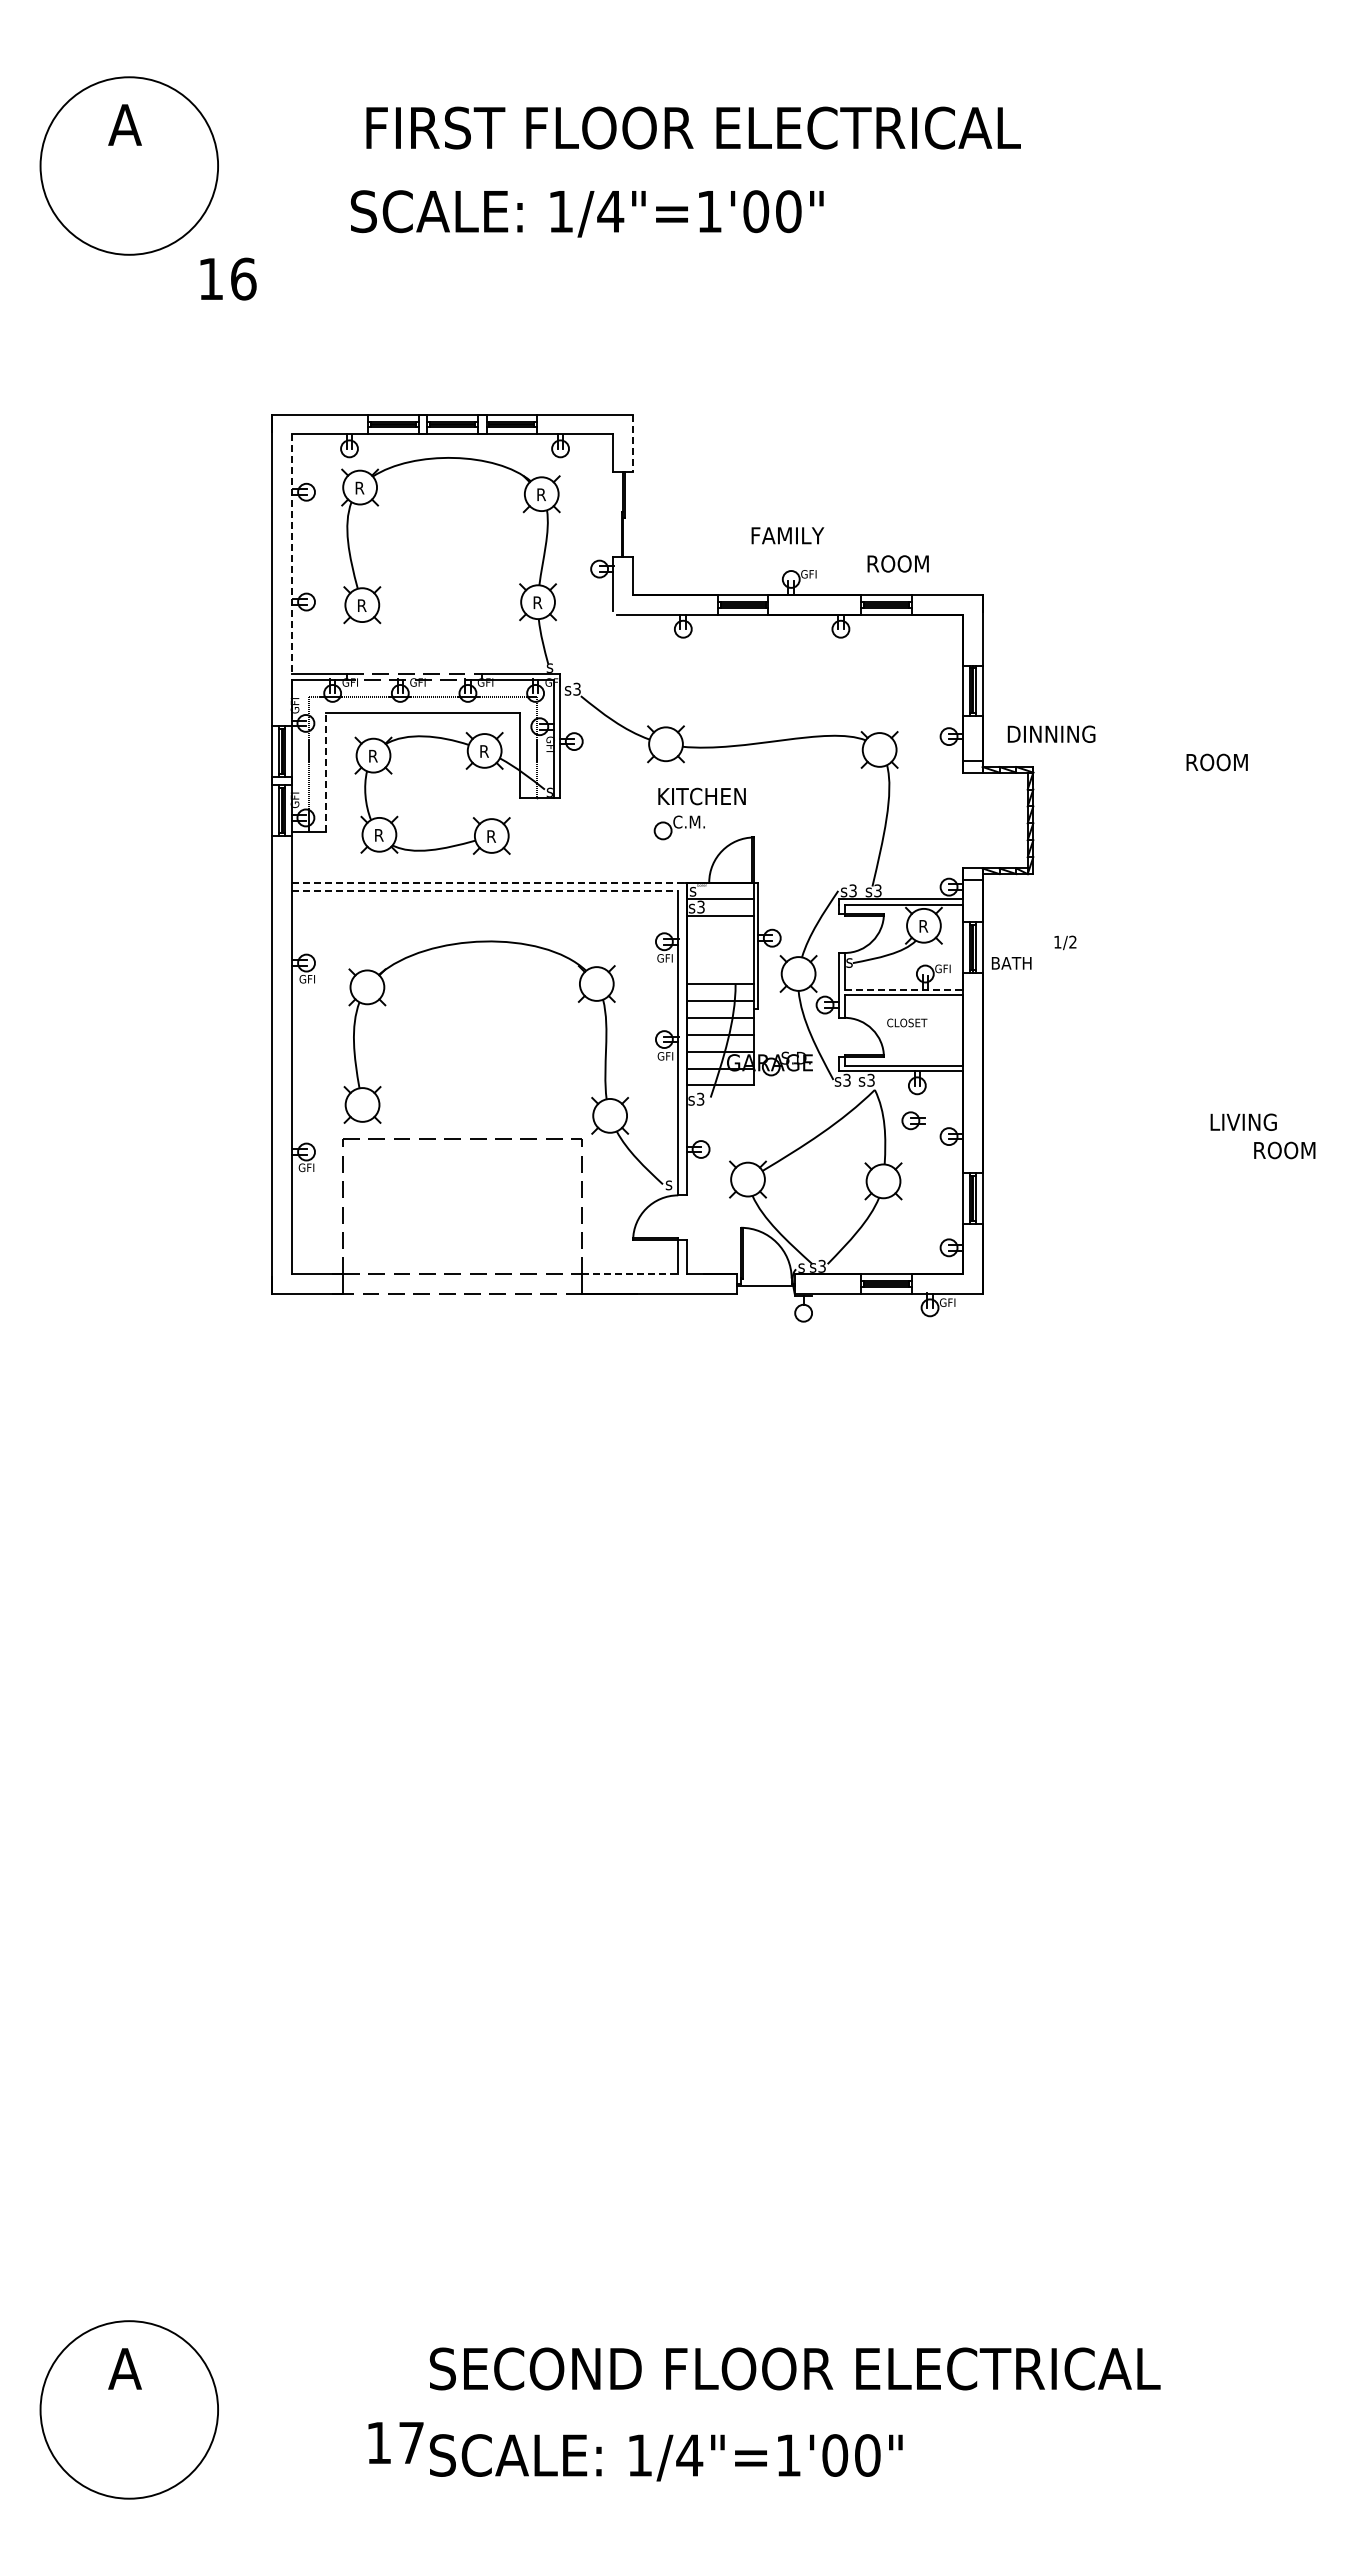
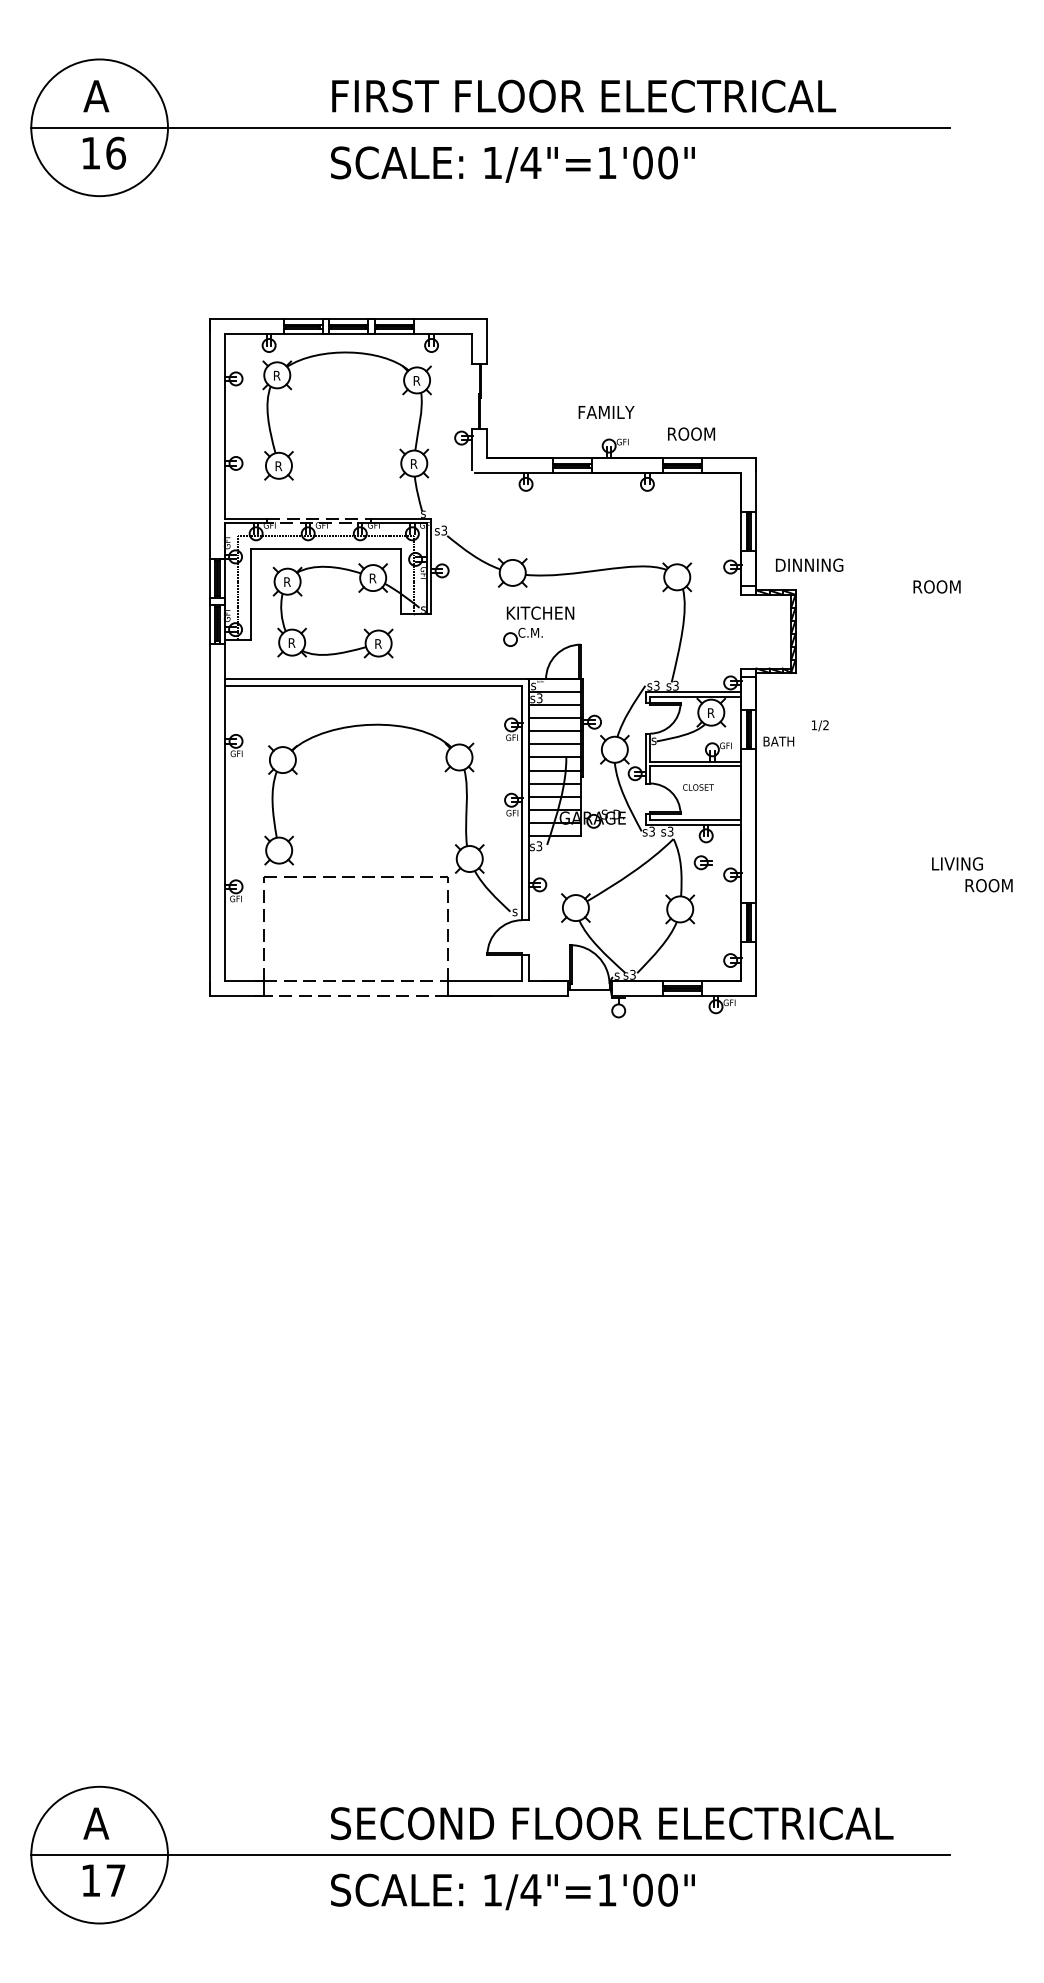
text: (693, 127) -> (583, 95), moved
line: (636, 166) -> (490, 128), added
text: (587, 213) -> (513, 164), moved
text: (228, 278) -> (104, 152), moved
line: (633, 443) -> (487, 341), dashed -> solid
line: (292, 554) -> (225, 426), dashed -> solid
line: (325, 772) -> (250, 594), dashed -> solid
line: (489, 882) -> (376, 679), dashed -> solid
line: (485, 891) -> (373, 686), dashed -> solid
line: (720, 933) -> (554, 718), added
line: (720, 950) -> (554, 731), added
line: (720, 967) -> (554, 744), added
line: (904, 989) -> (696, 761), dashed -> solid
line: (630, 1274) -> (485, 981), dashed -> solid
line: (636, 2409) -> (490, 1854), added
text: (395, 2442) -> (103, 1880), moved

